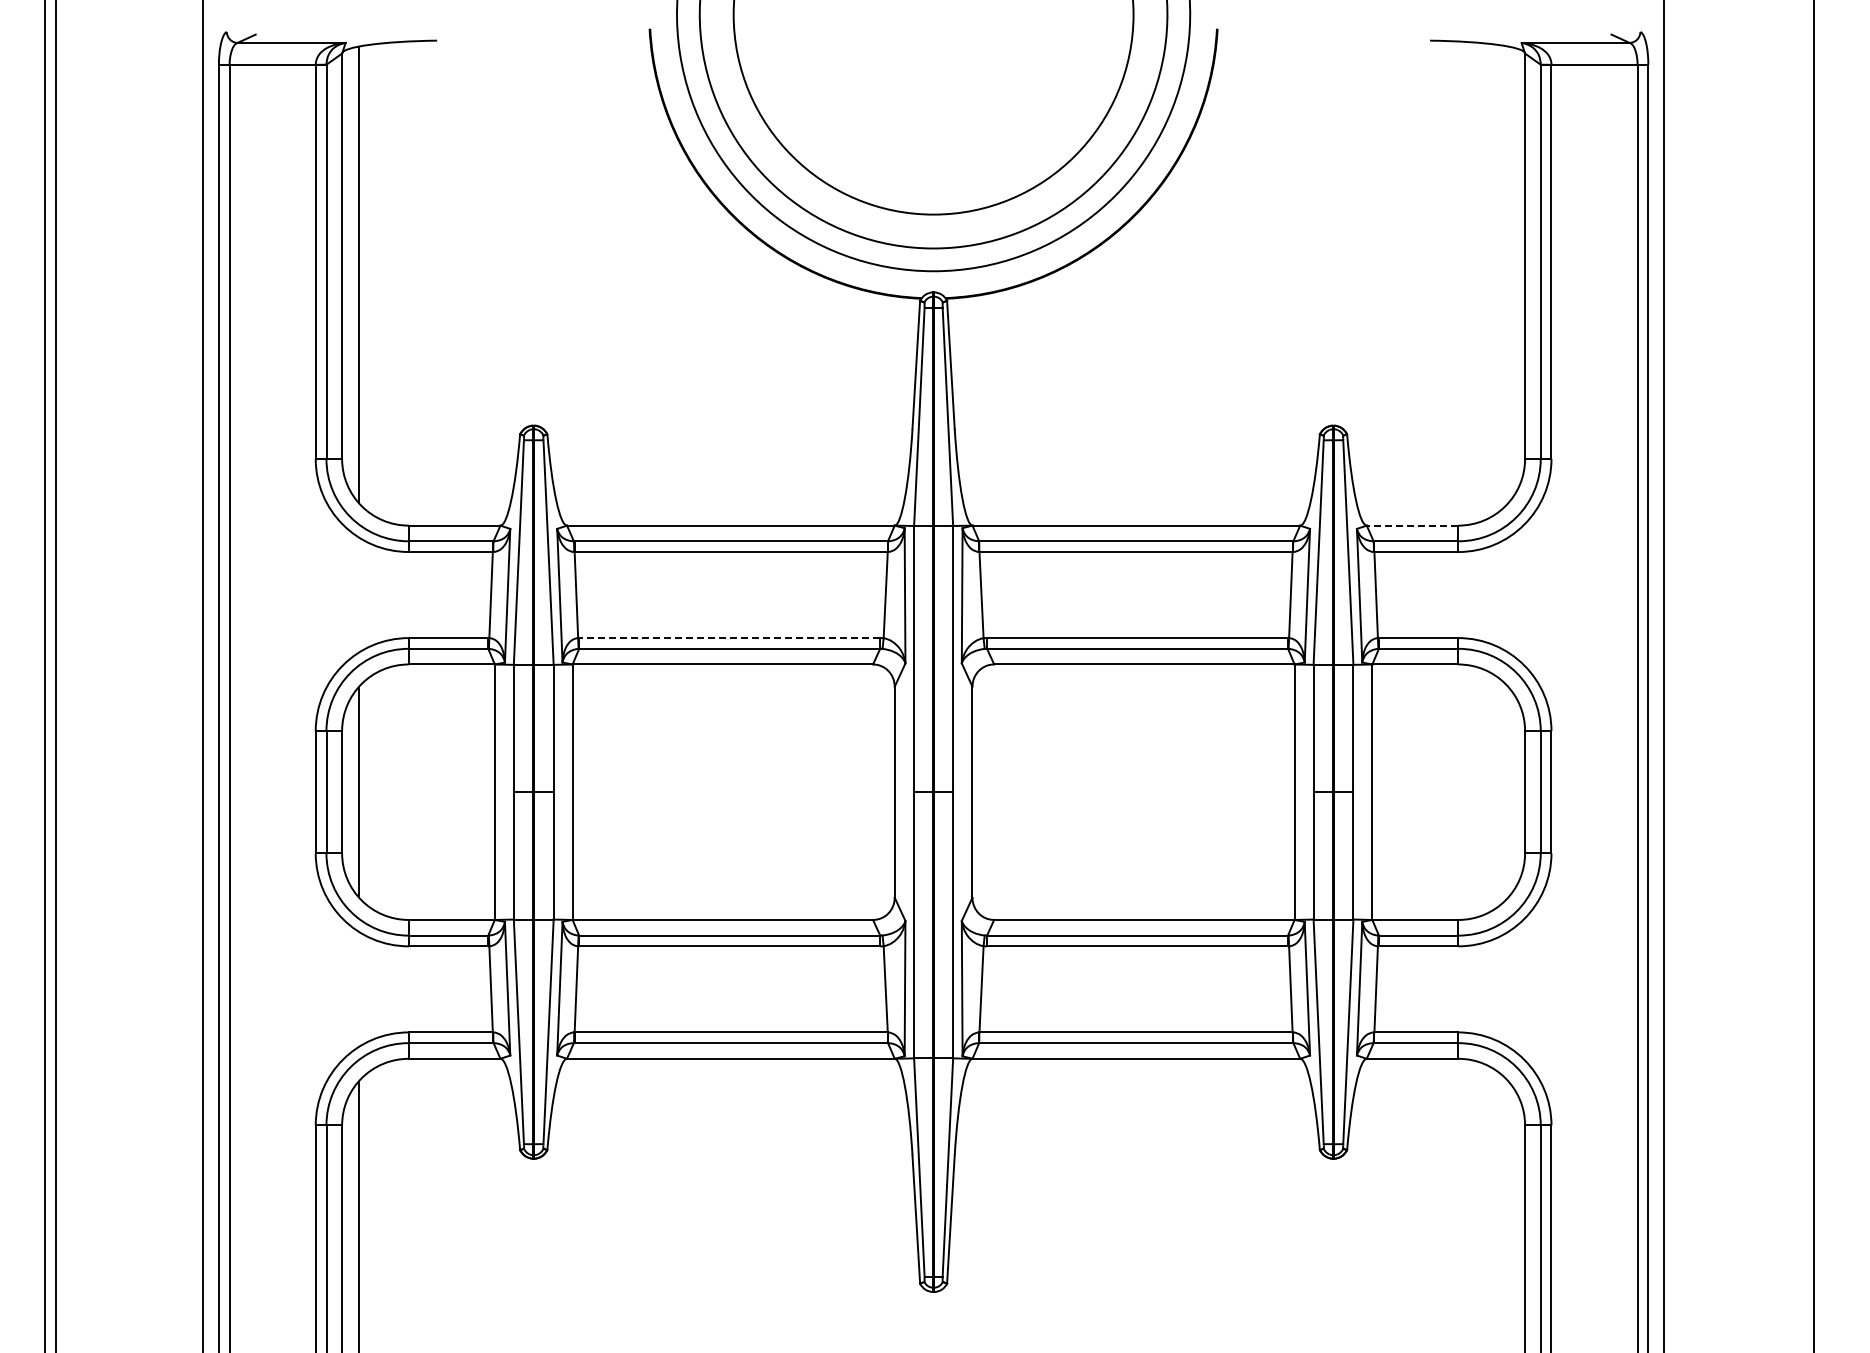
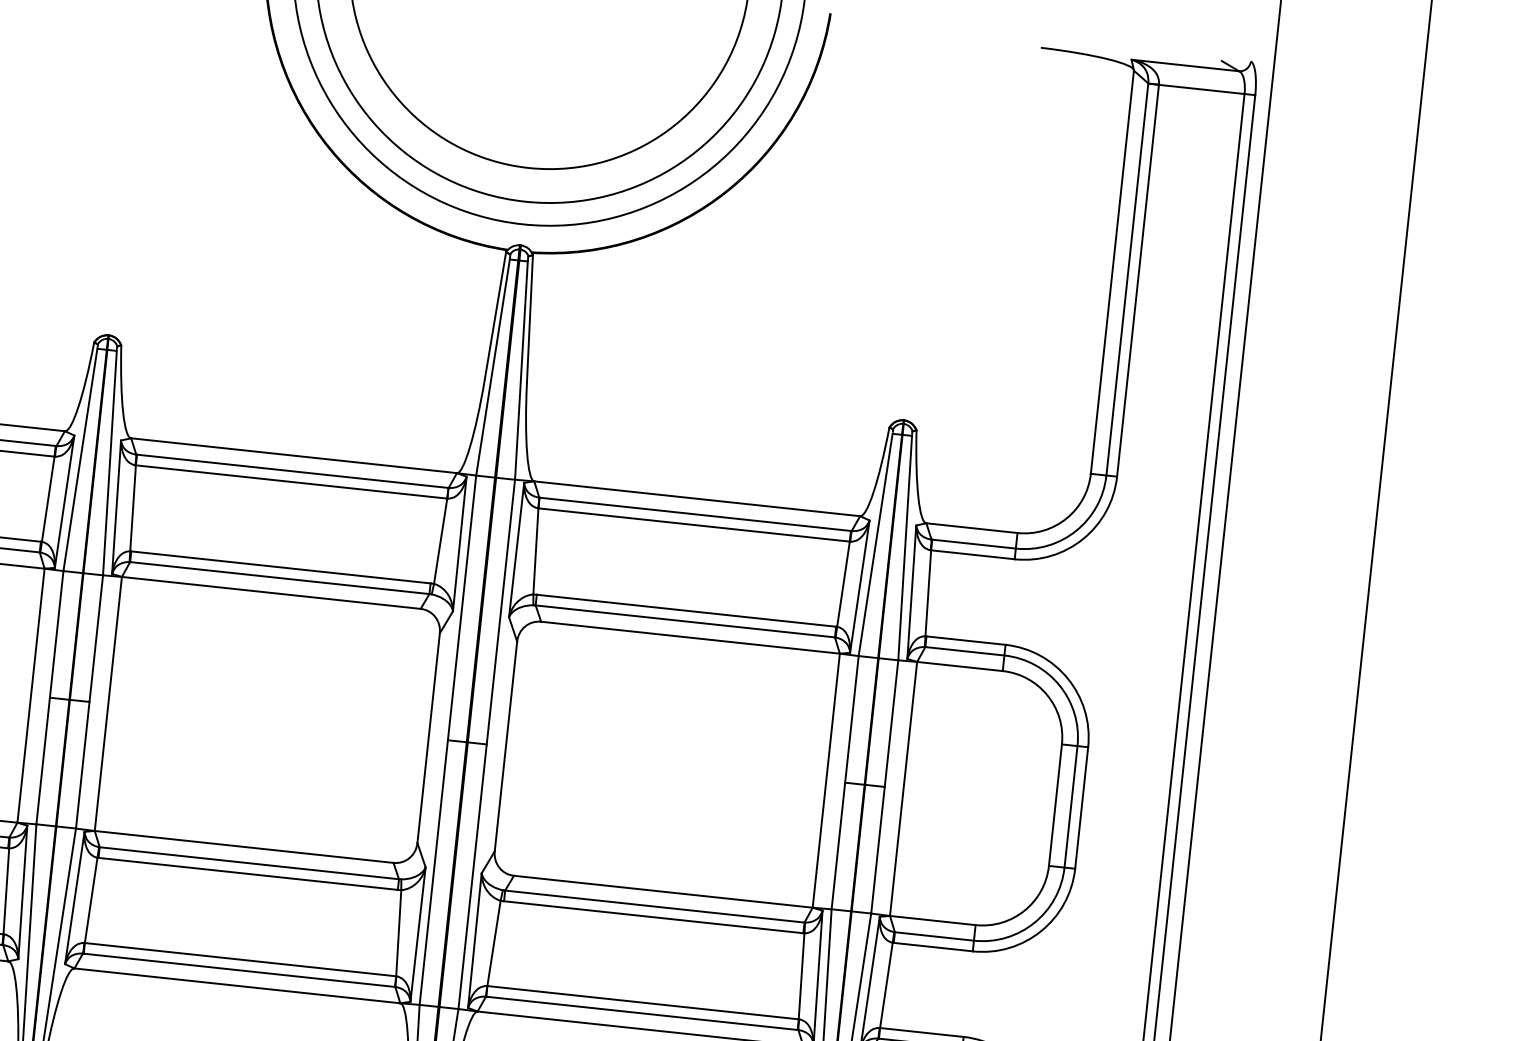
line: (1412, 525) -> (971, 528), dashed -> solid
line: (729, 638) -> (280, 567), dashed -> solid

